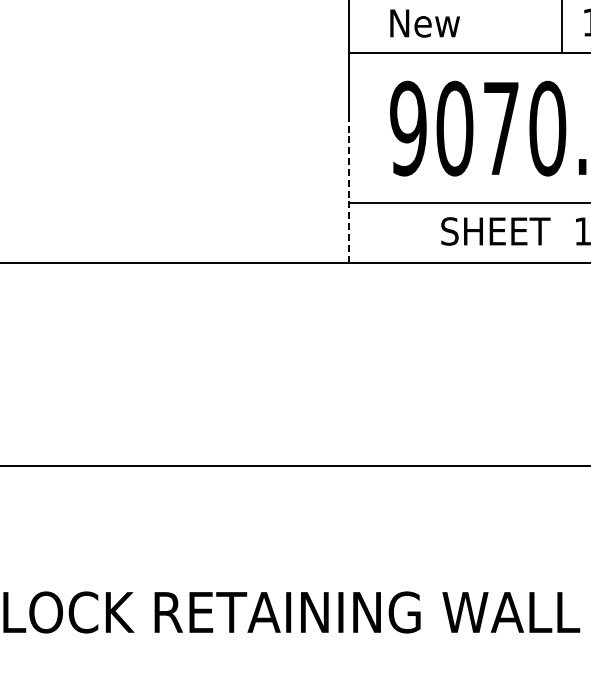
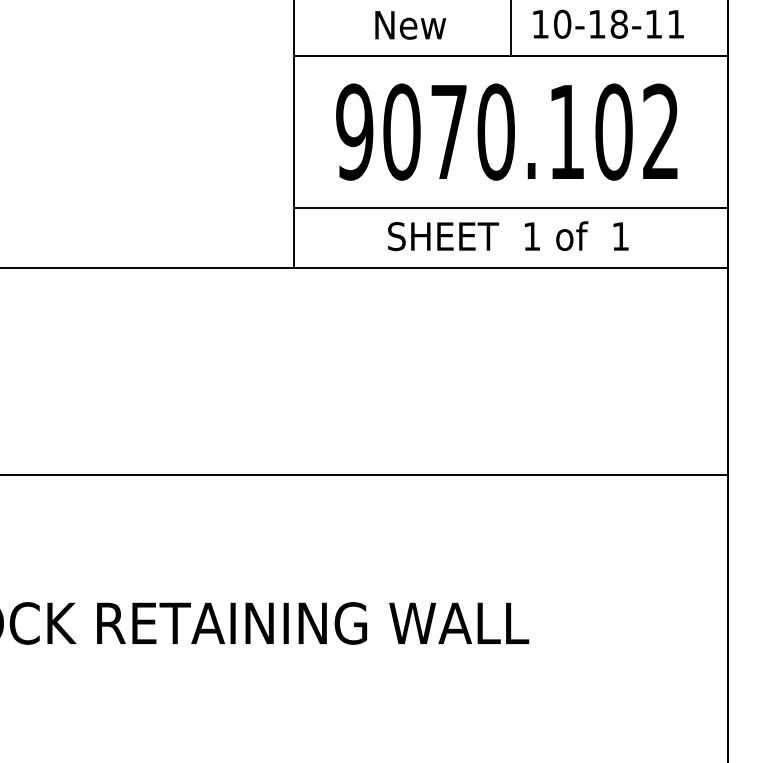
text: (424, 23) -> (410, 25), moved
line: (349, 189) -> (294, 193), dashed -> solid

